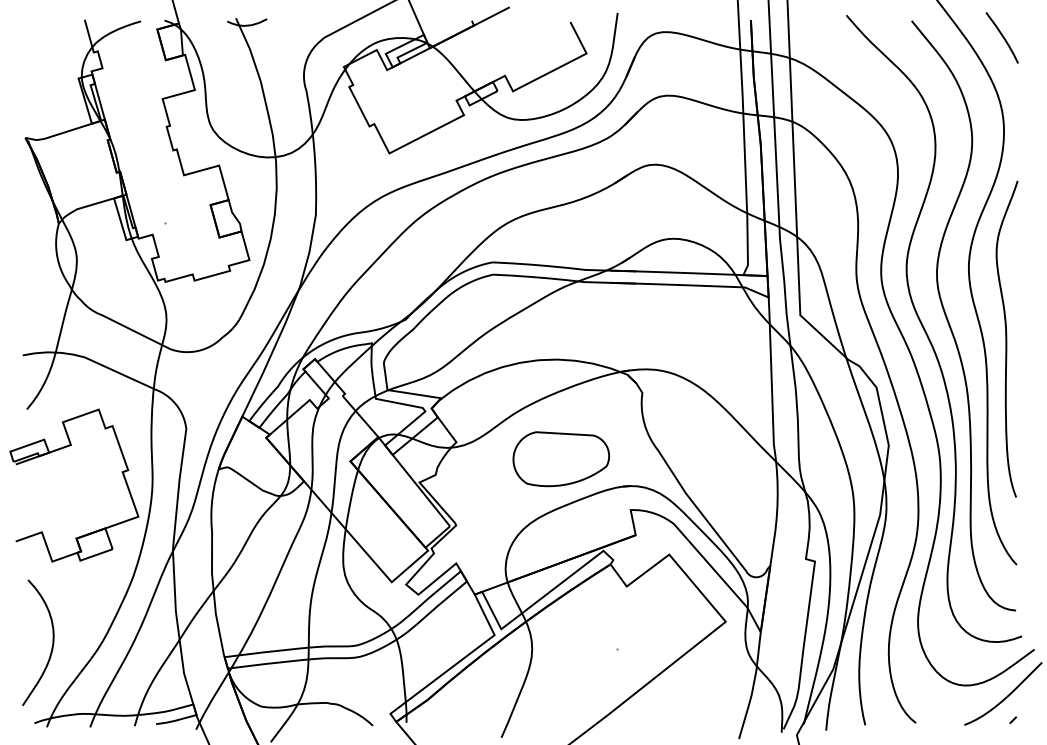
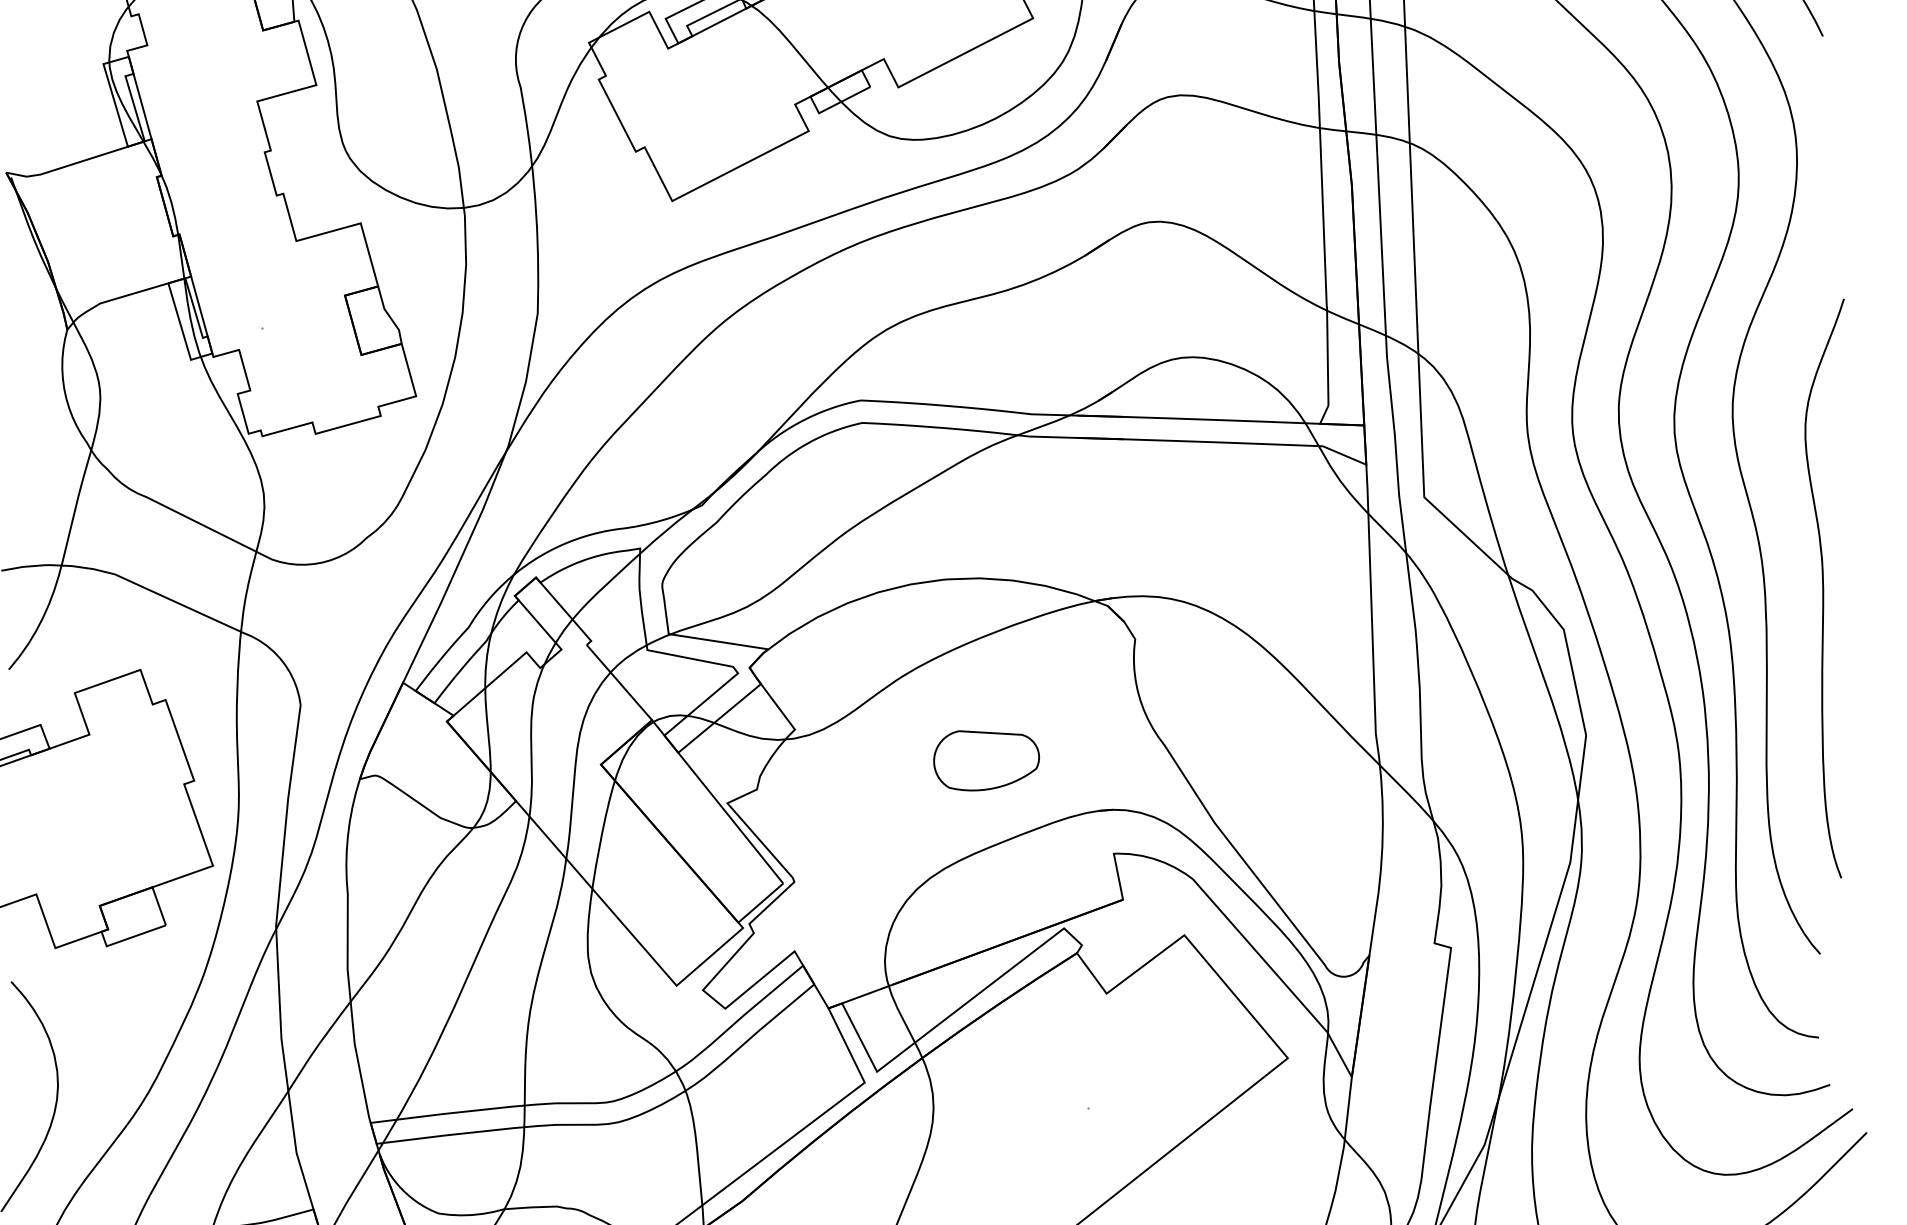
curve: (1006, 338) -> (1823, 587), moved
part: (560, 459) -> (985, 761), size x0.6

